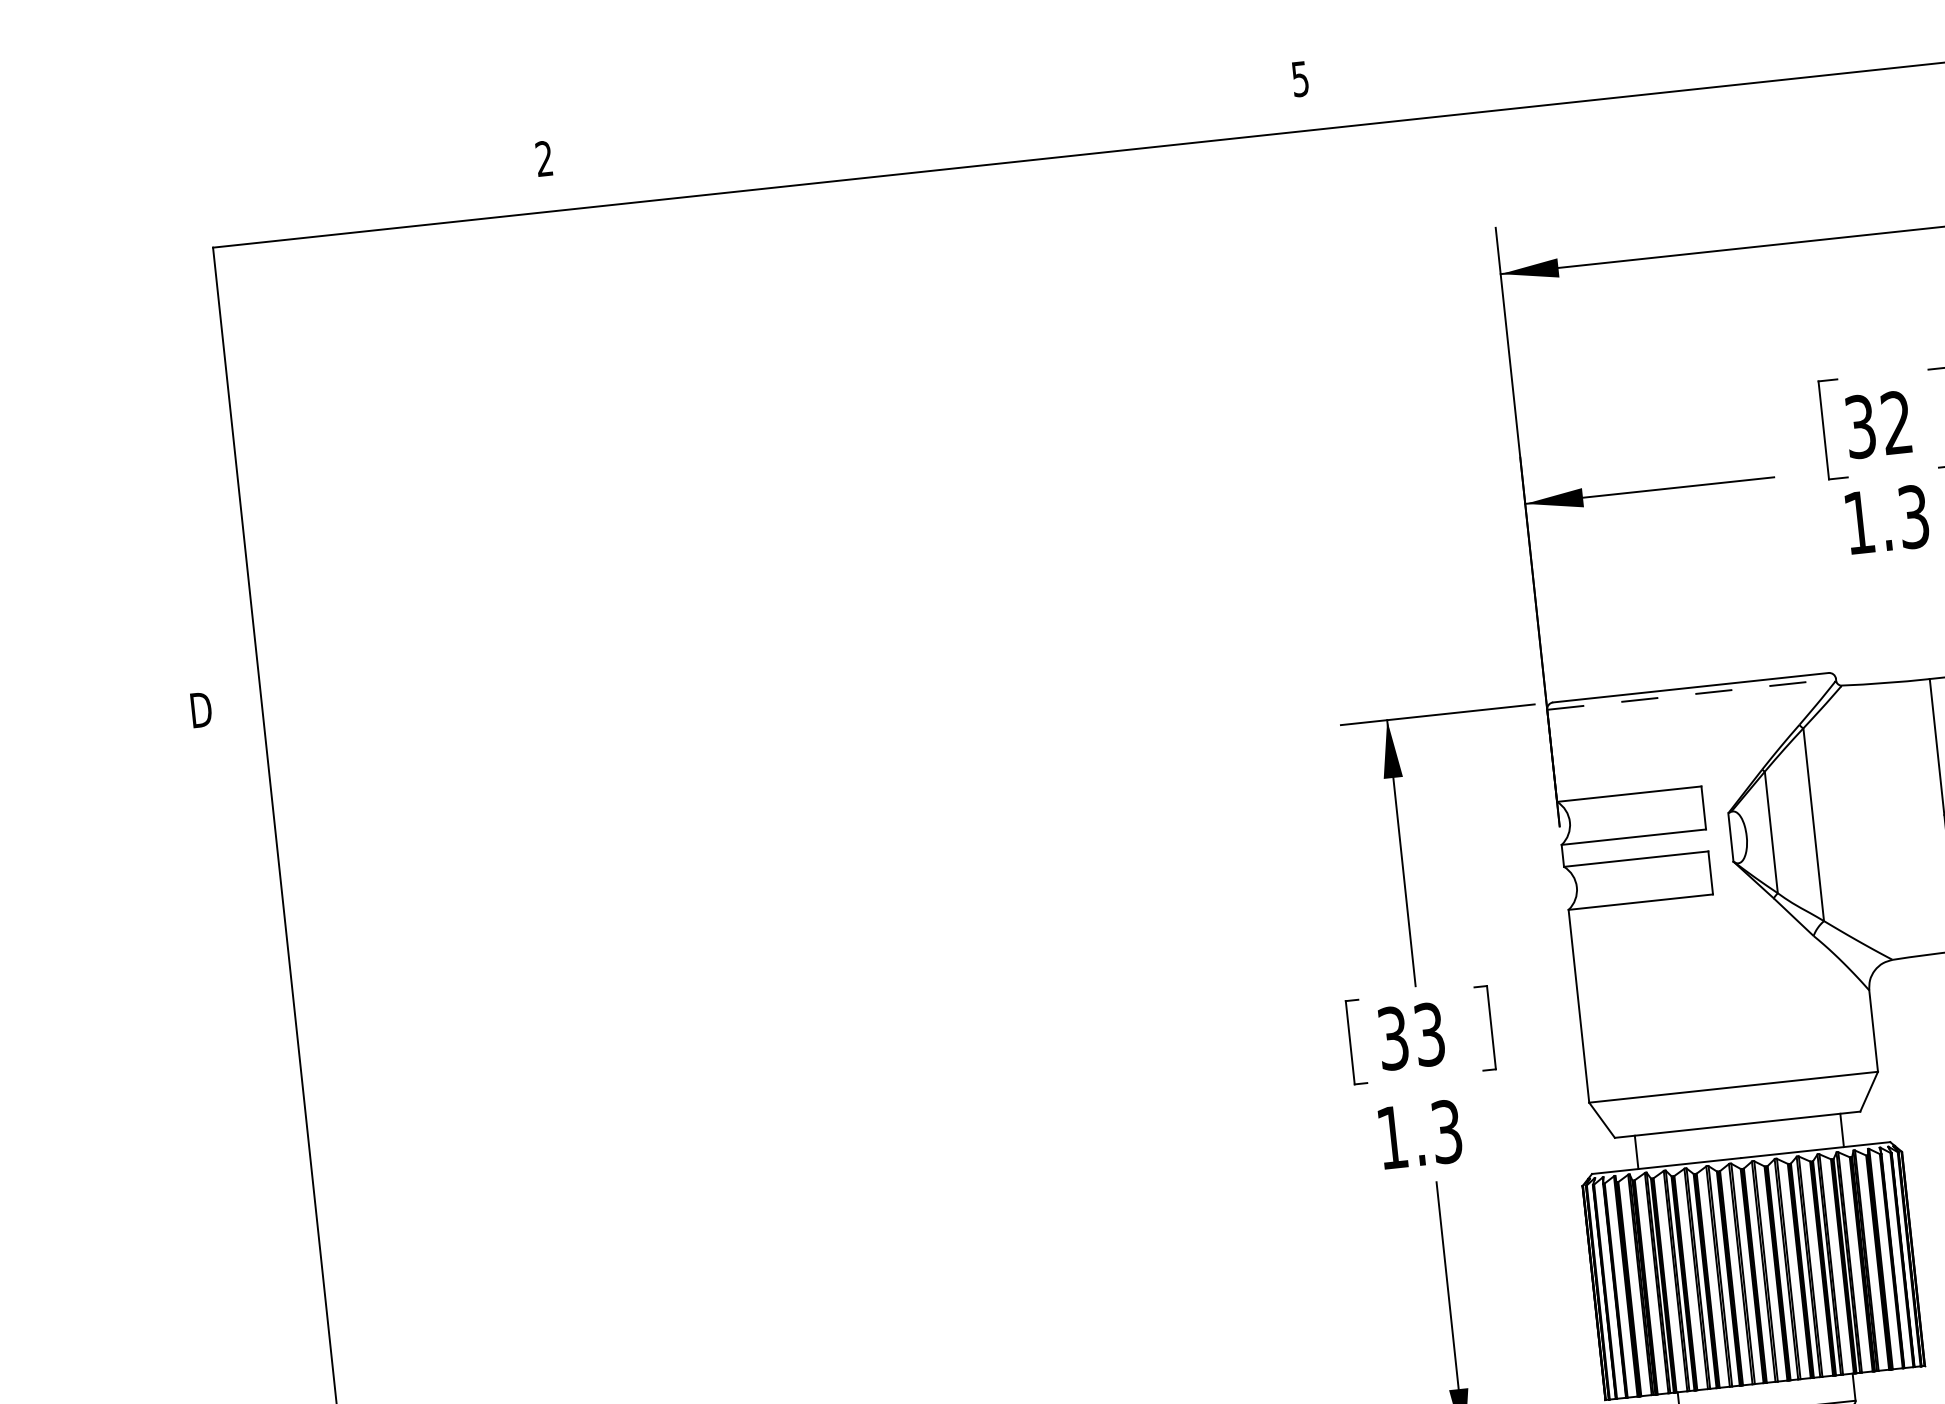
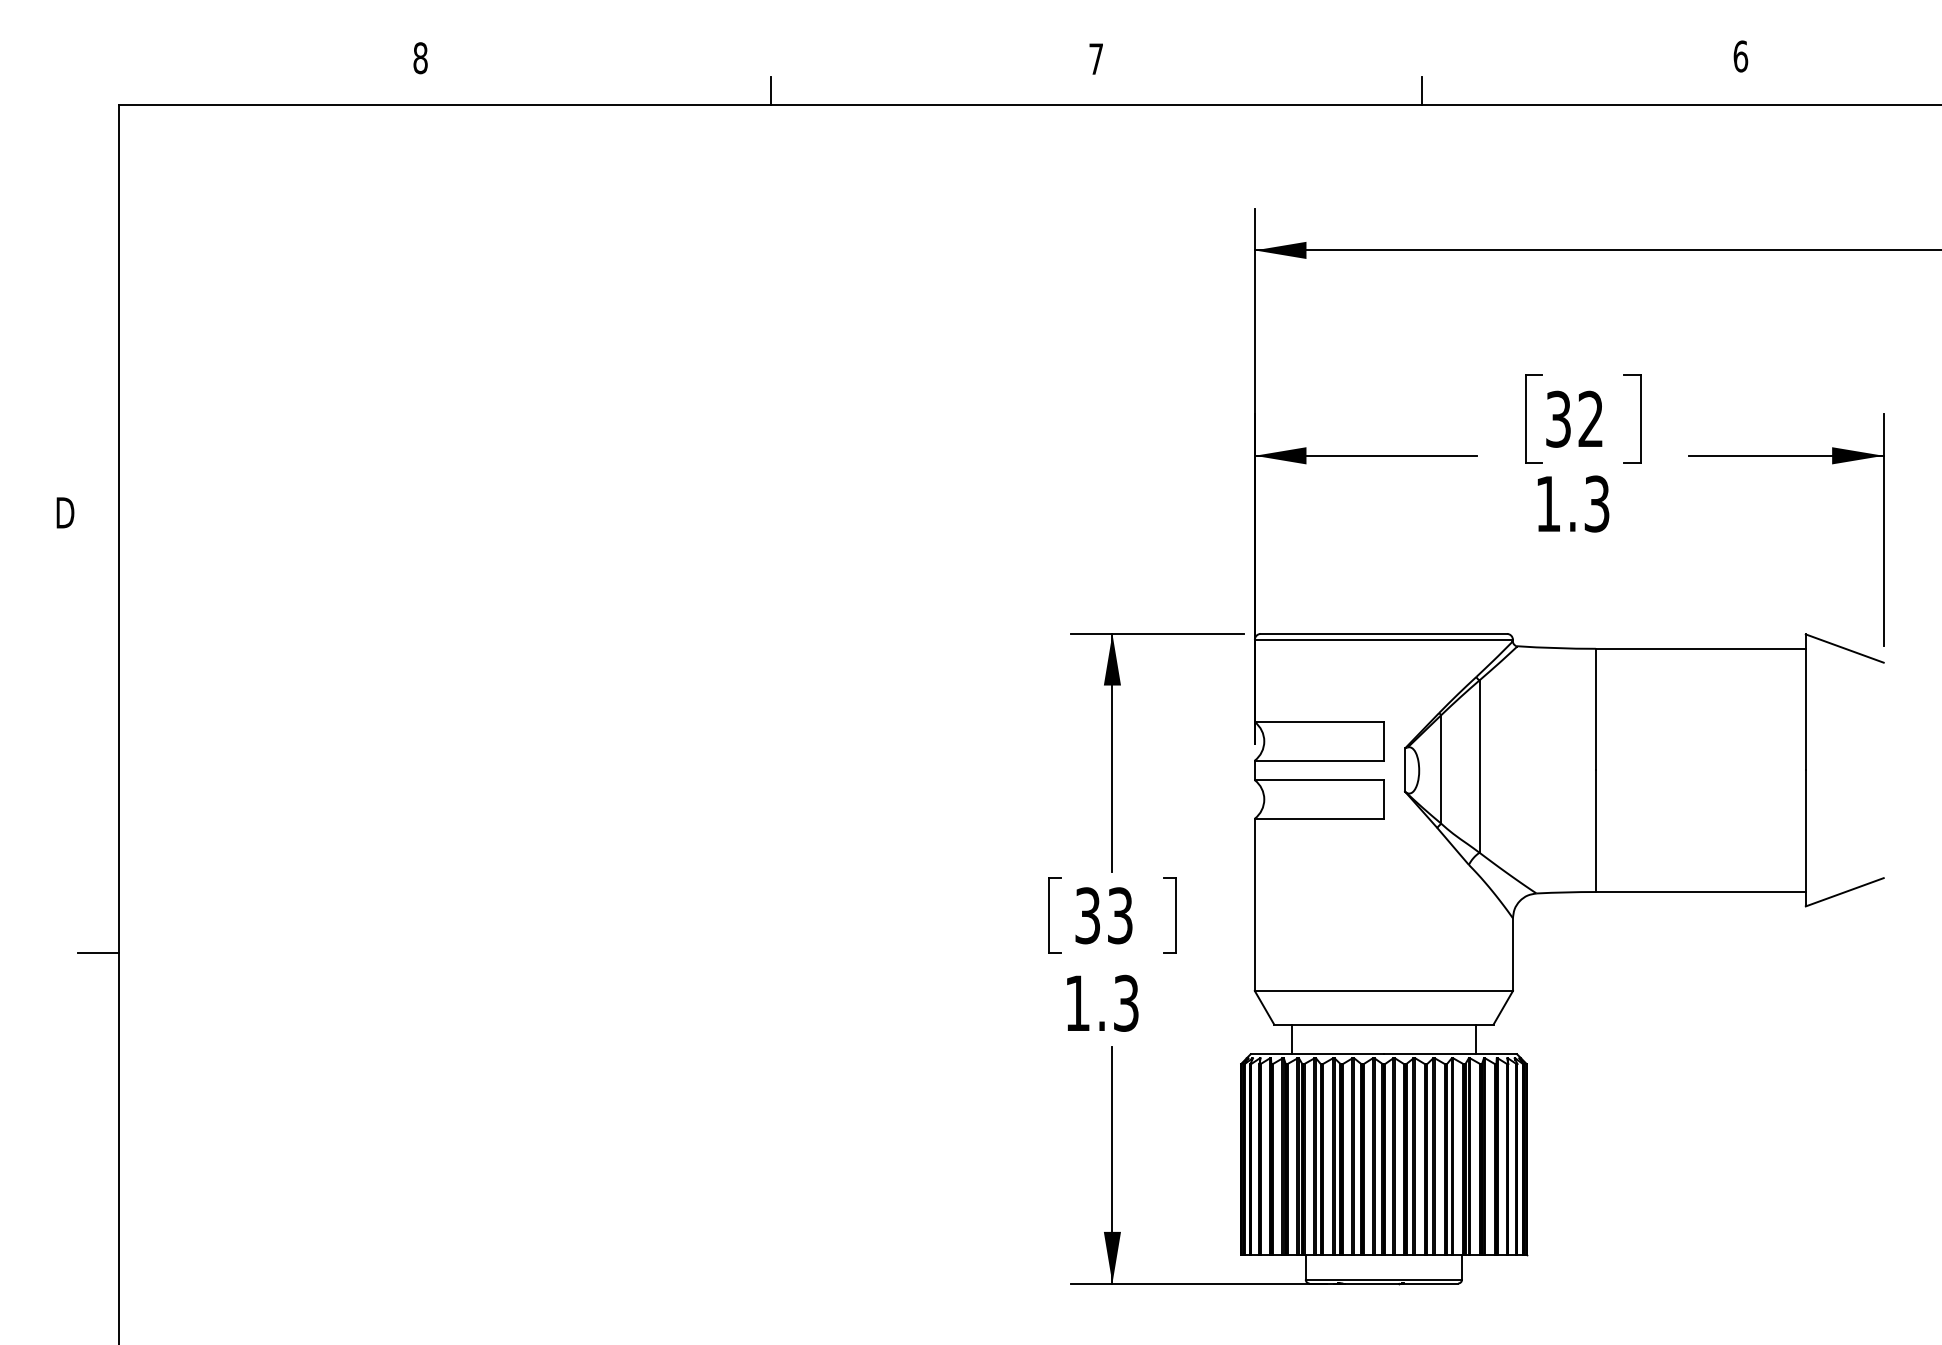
line: (1669, 76) -> (1422, 91), added
text: (1299, 79) -> (1095, 59), 5 -> 7
line: (939, 154) -> (770, 91), added
text: (544, 159) -> (420, 58), 2 -> 8
line: (1692, 693) -> (1384, 639), dashed -> solid
line: (291, 1198) -> (98, 953), added

